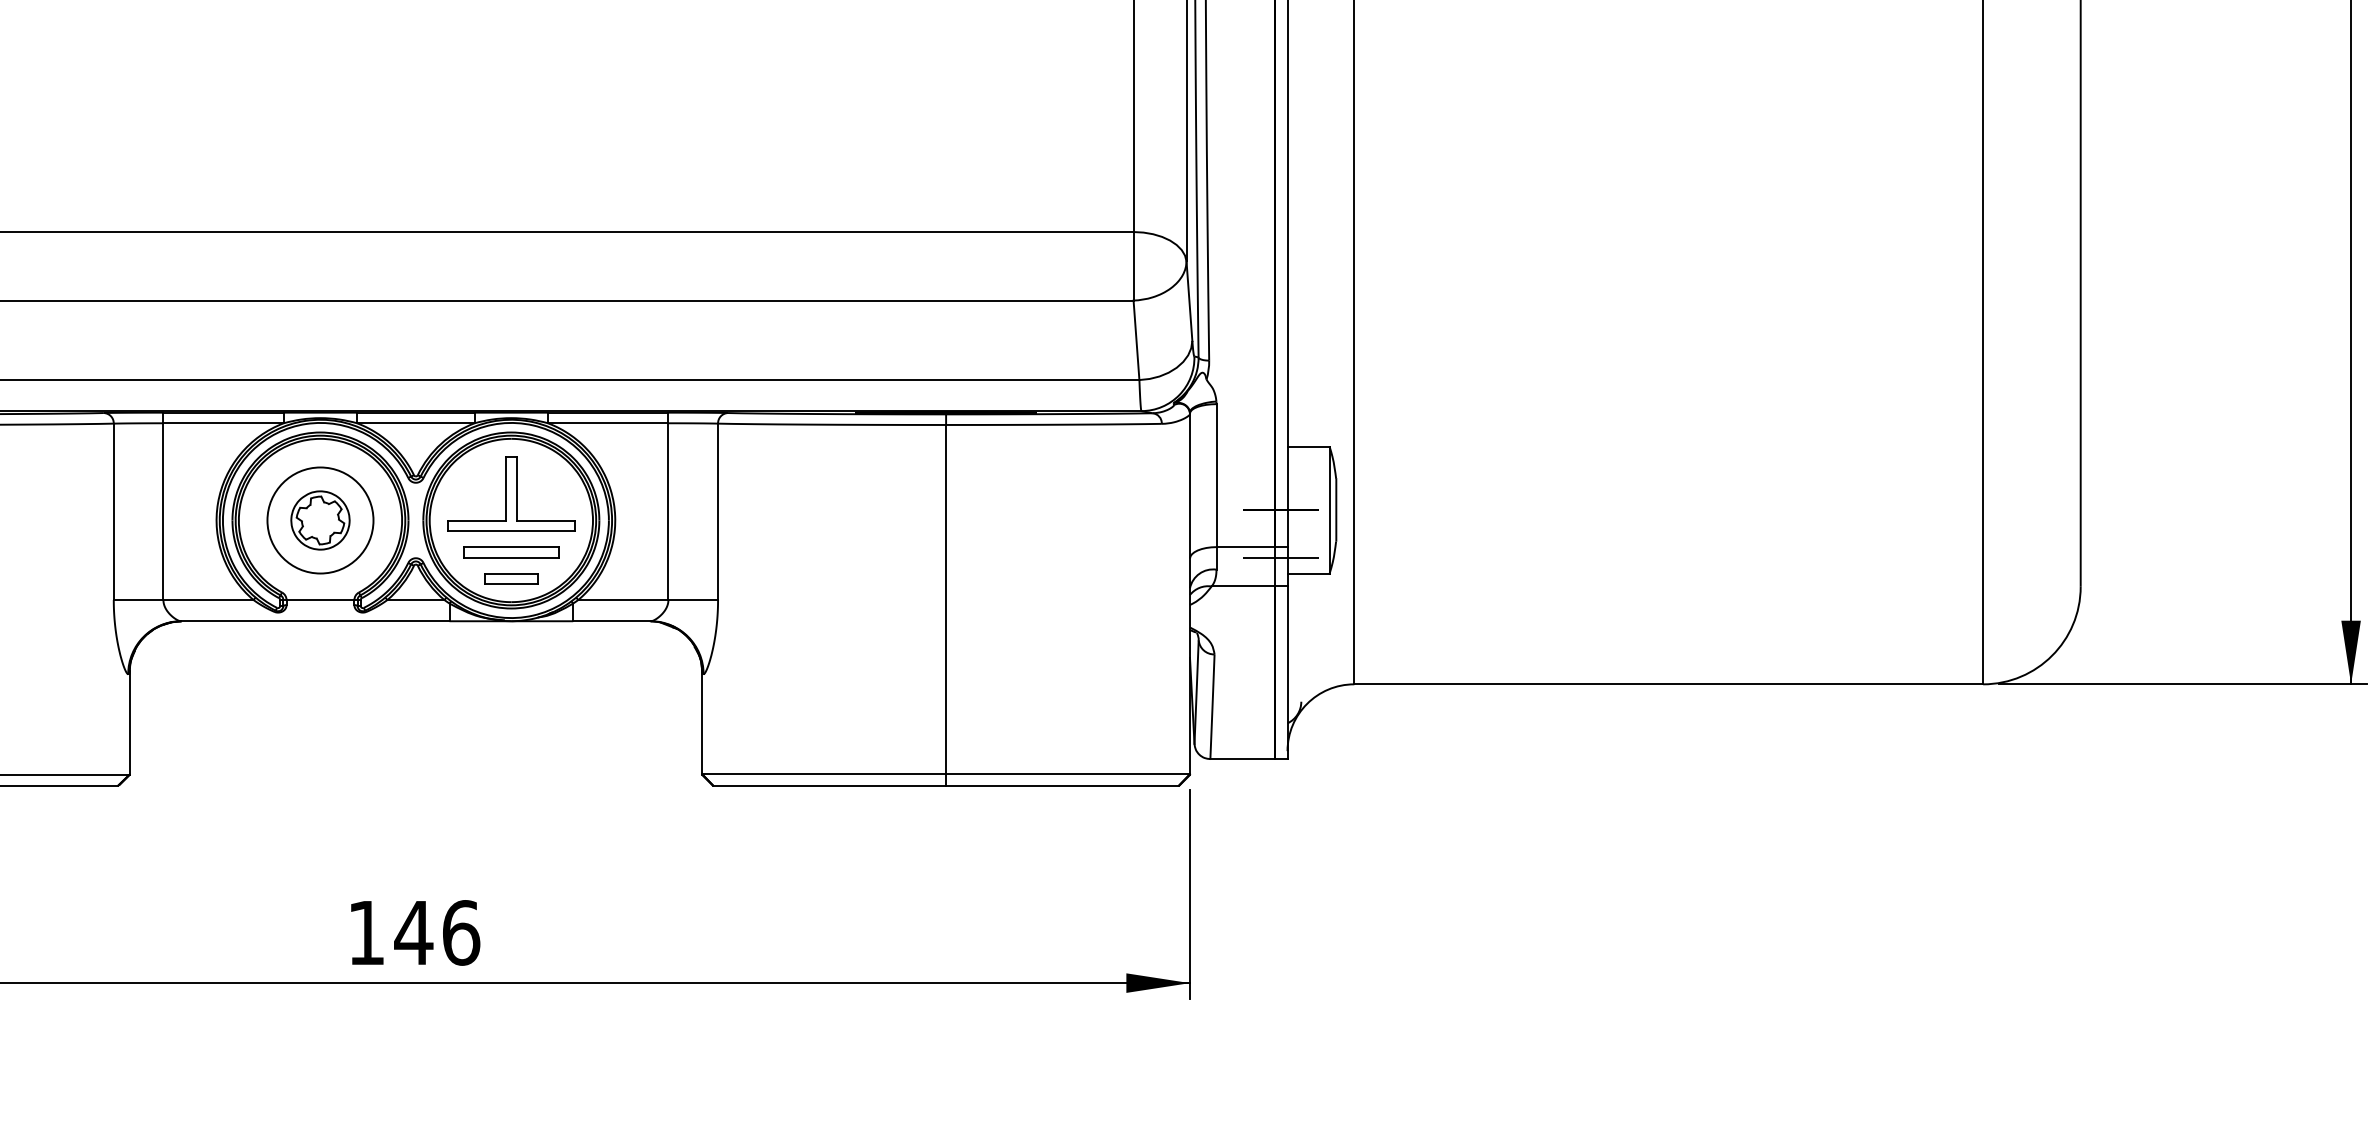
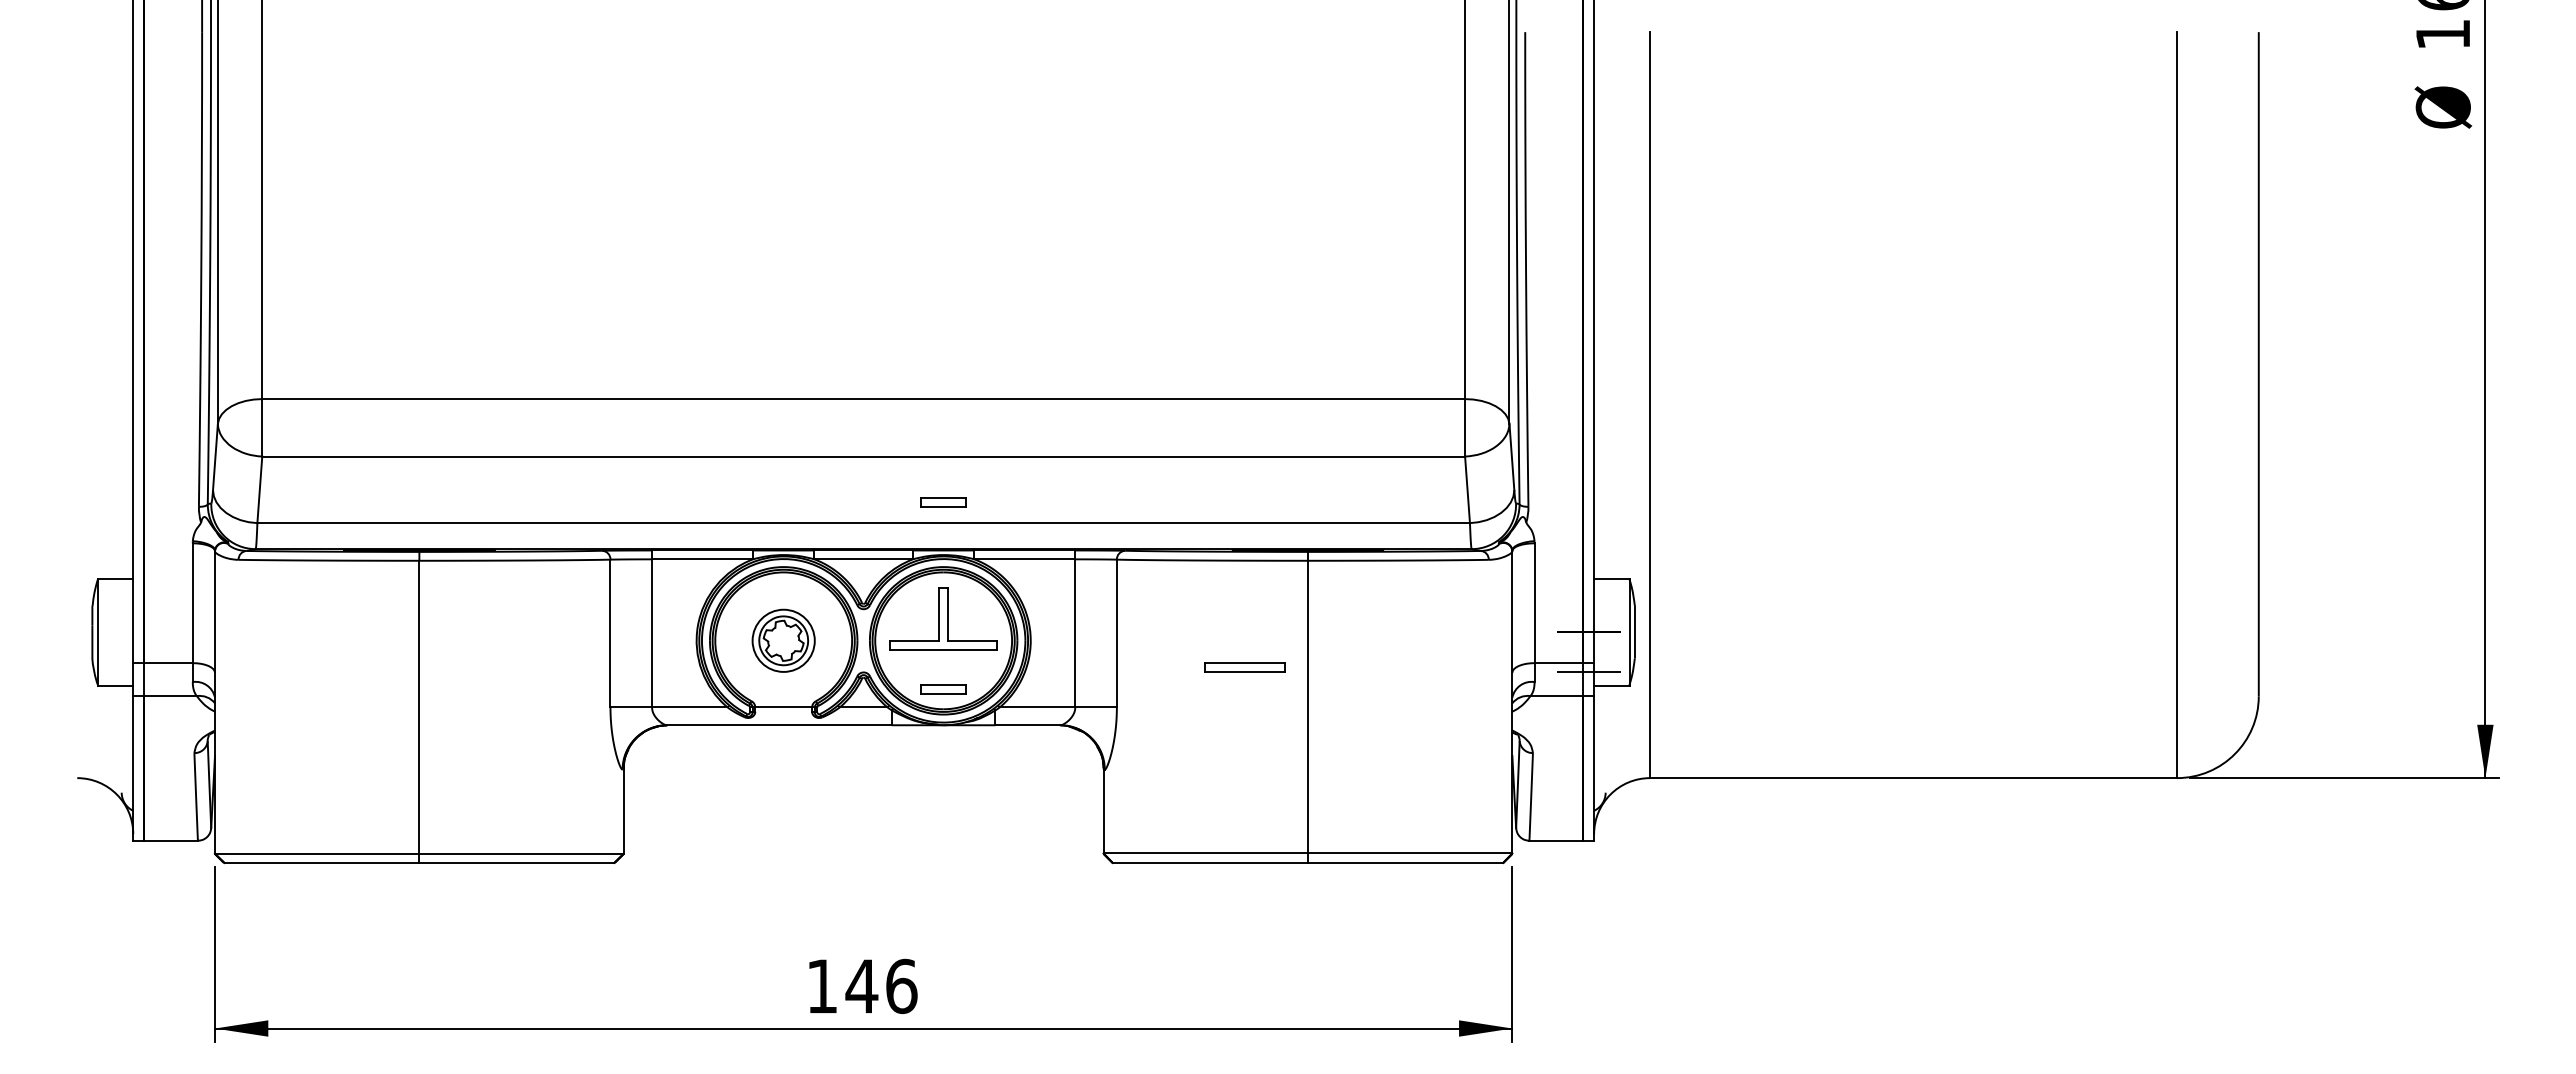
part: (511, 355) -> (943, 502), added
circle: (320, 520) -> (783, 640), size x0.7
part: (511, 552) -> (1244, 667), moved

